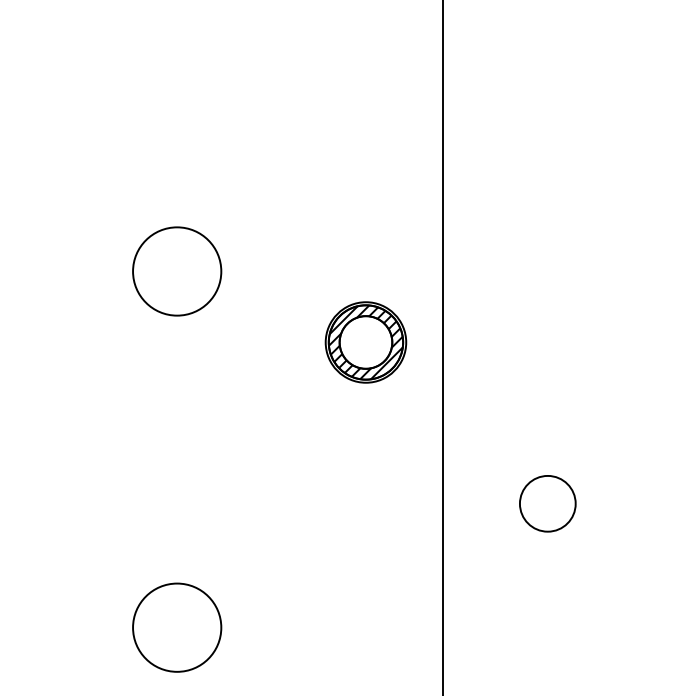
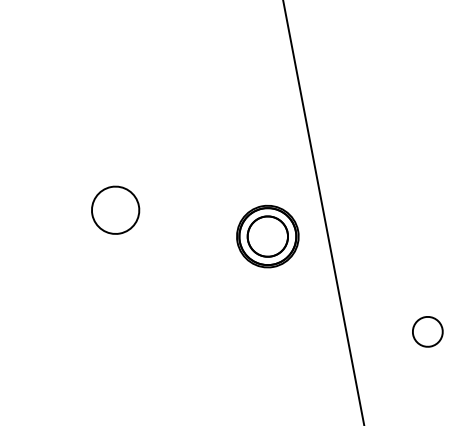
circle: (177, 271) -> (115, 210), size x0.7
hatch: (365, 342) -> (267, 236), removed
circle: (547, 503) -> (427, 331), size x0.7

